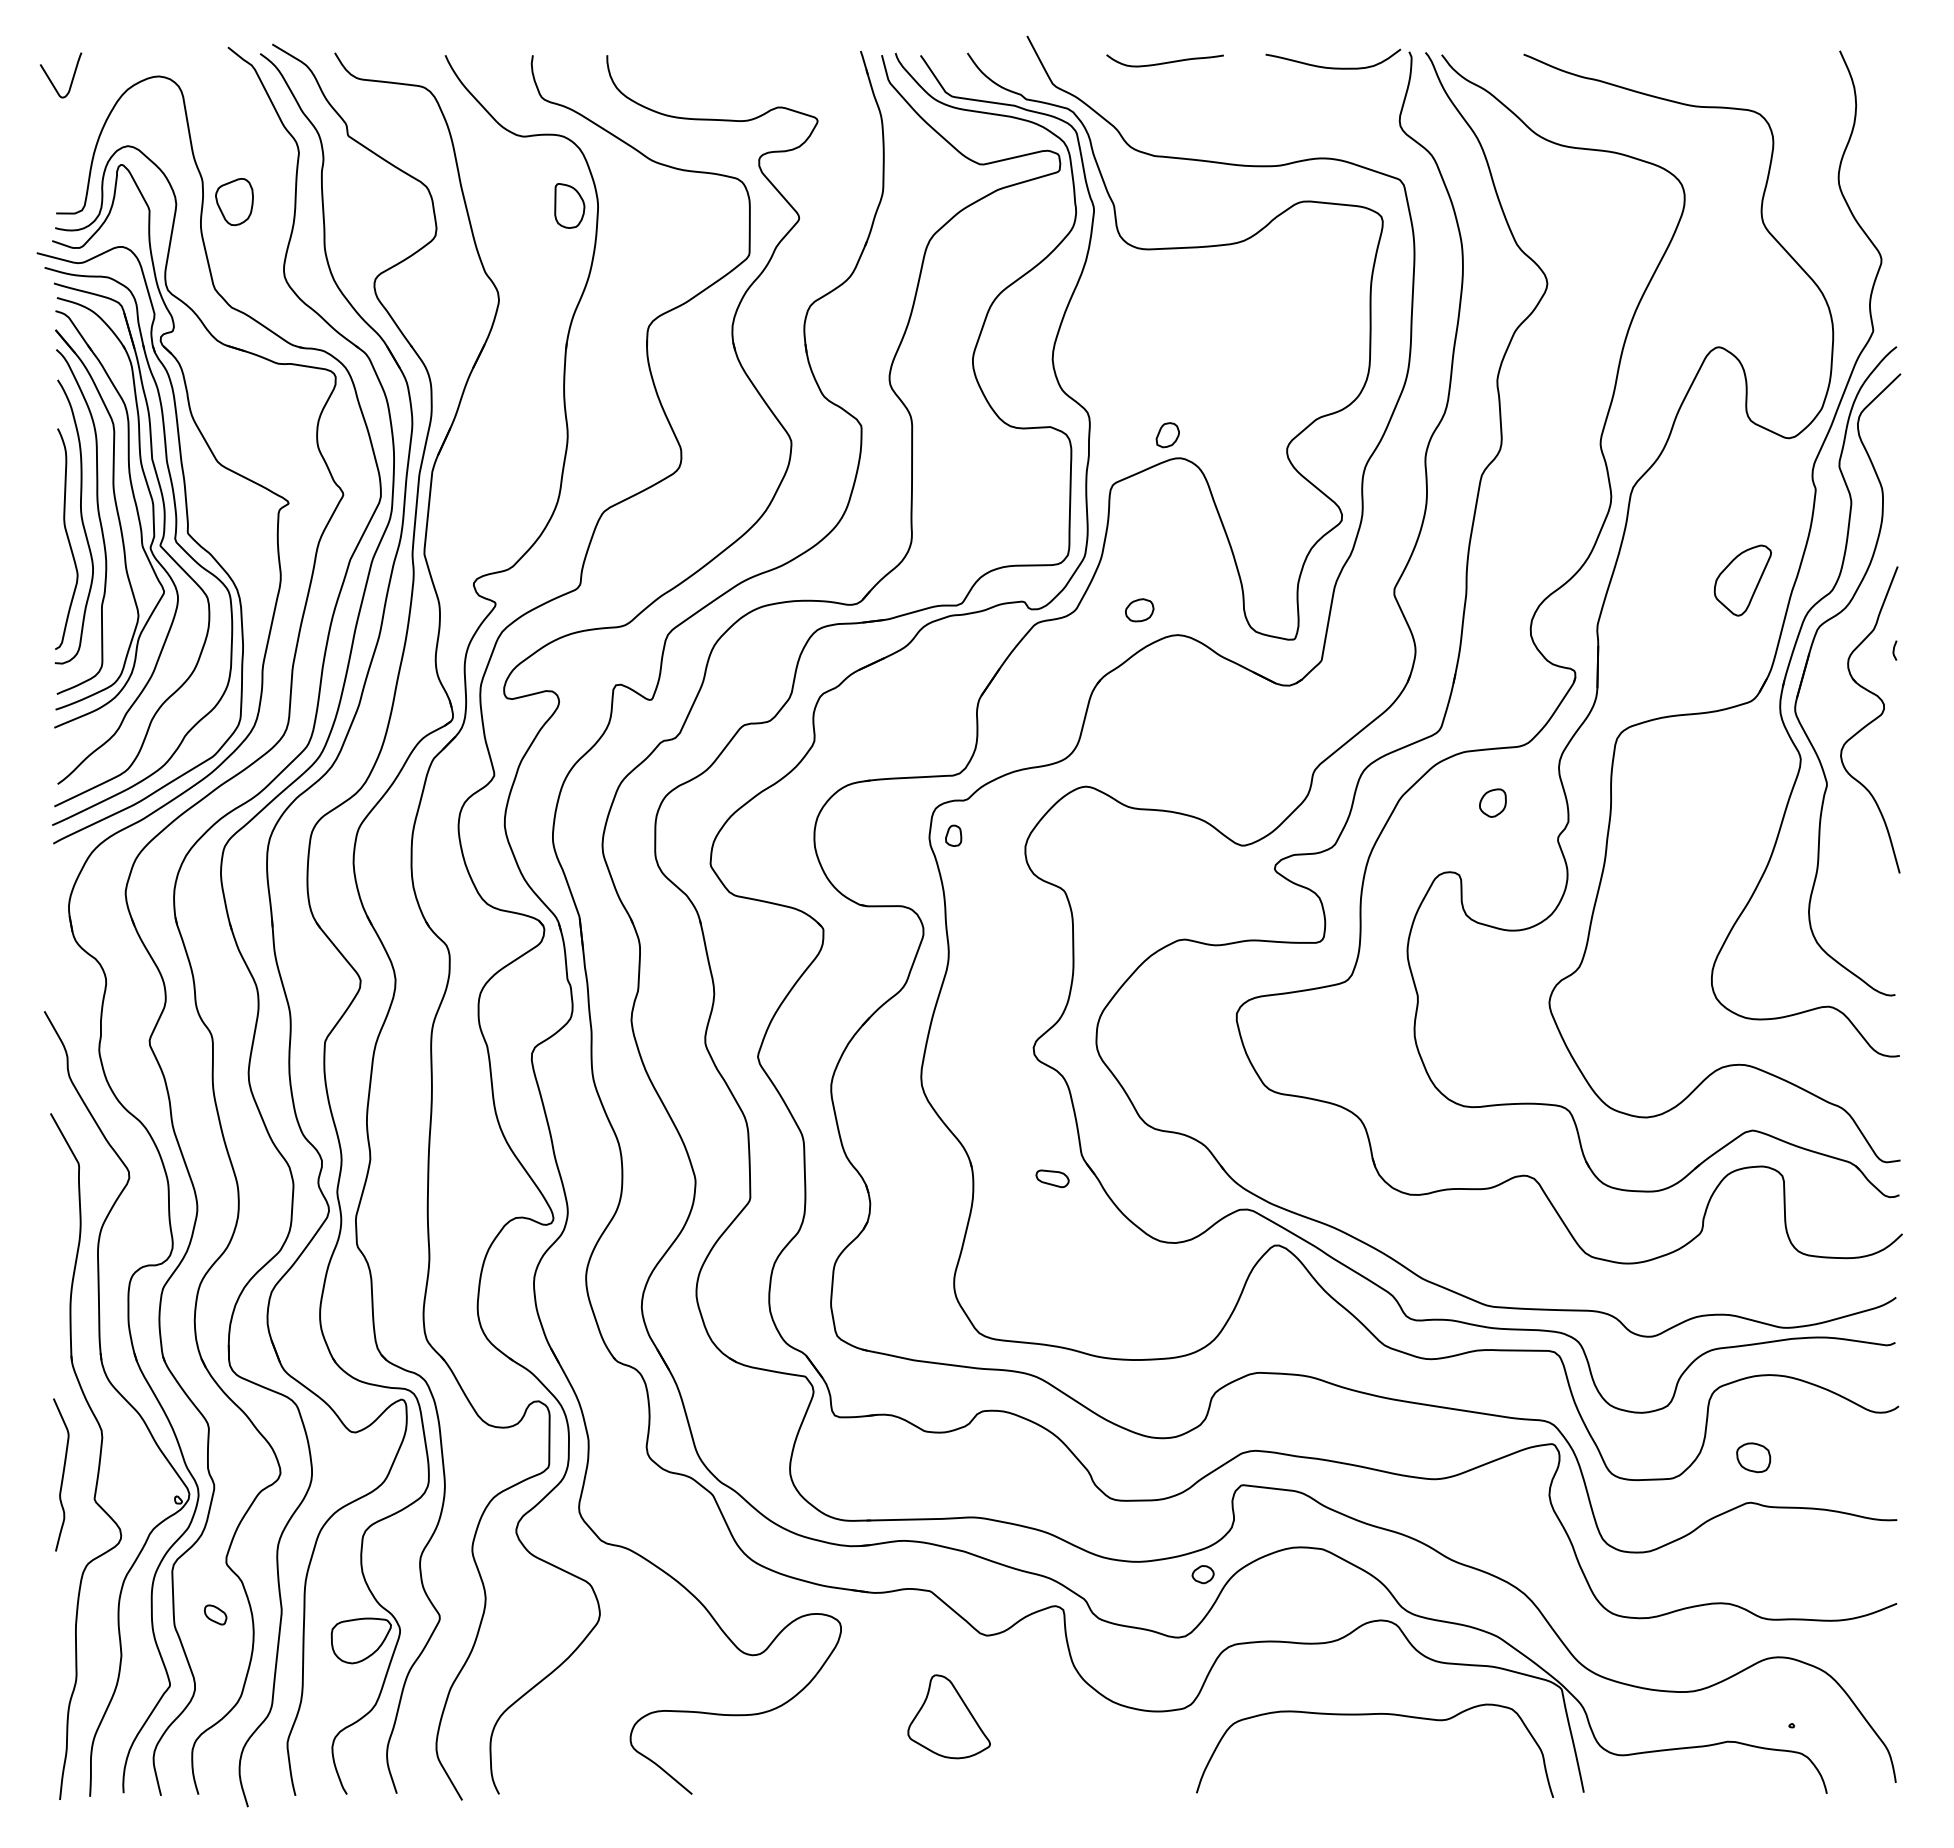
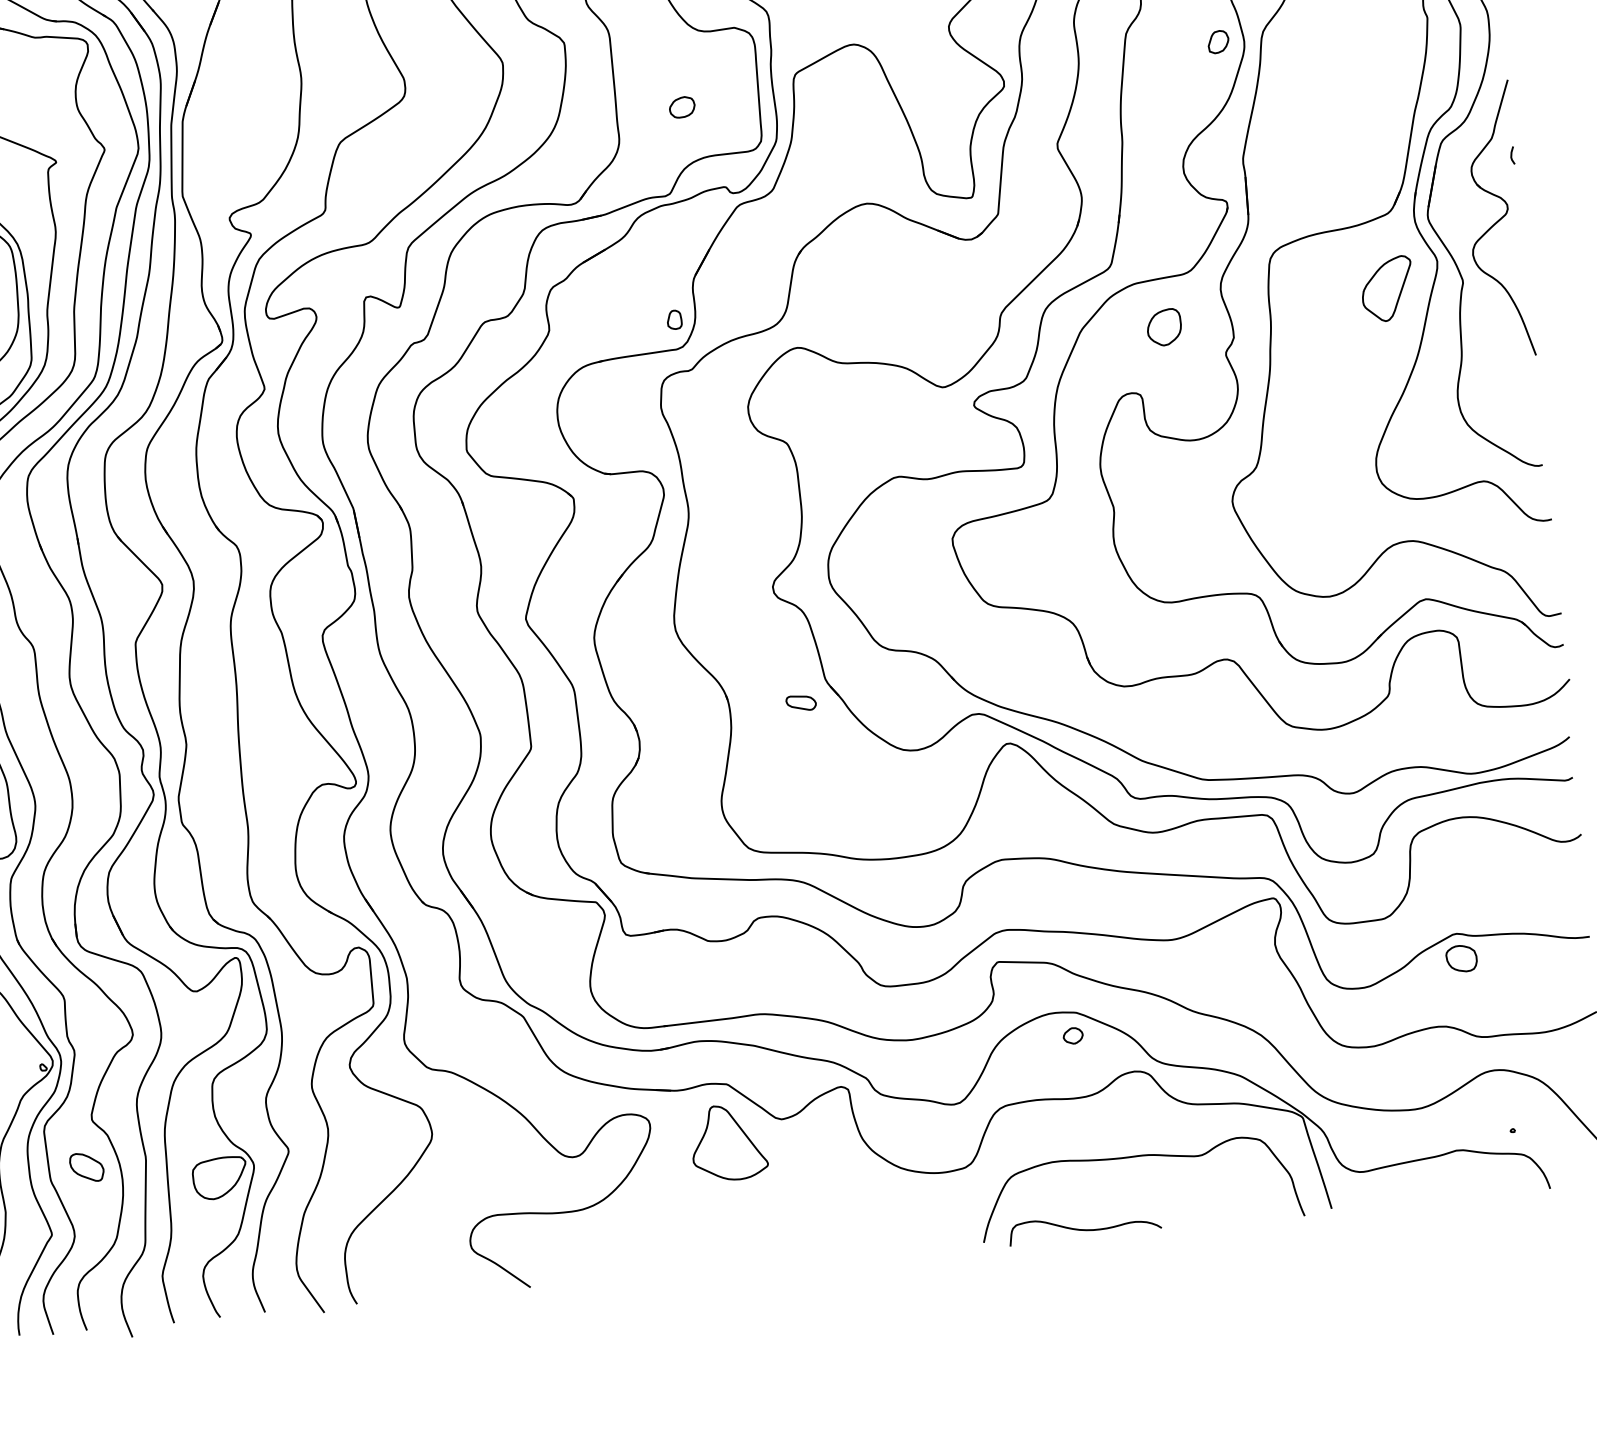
part: (1167, 435) -> (1218, 42), moved
part: (1742, 580) -> (1387, 289), moved
part: (1139, 610) -> (682, 107), moved
part: (1492, 802) -> (1163, 326), size x1.43
part: (953, 835) -> (674, 319), moved
part: (1753, 1457) -> (1461, 958), moved
part: (1202, 1574) -> (1072, 1035), moved
part: (215, 1614) -> (86, 1167), size x1.67
part: (948, 1716) -> (728, 1142), moved
curve: (1309, 1789) -> (1084, 1229), added

